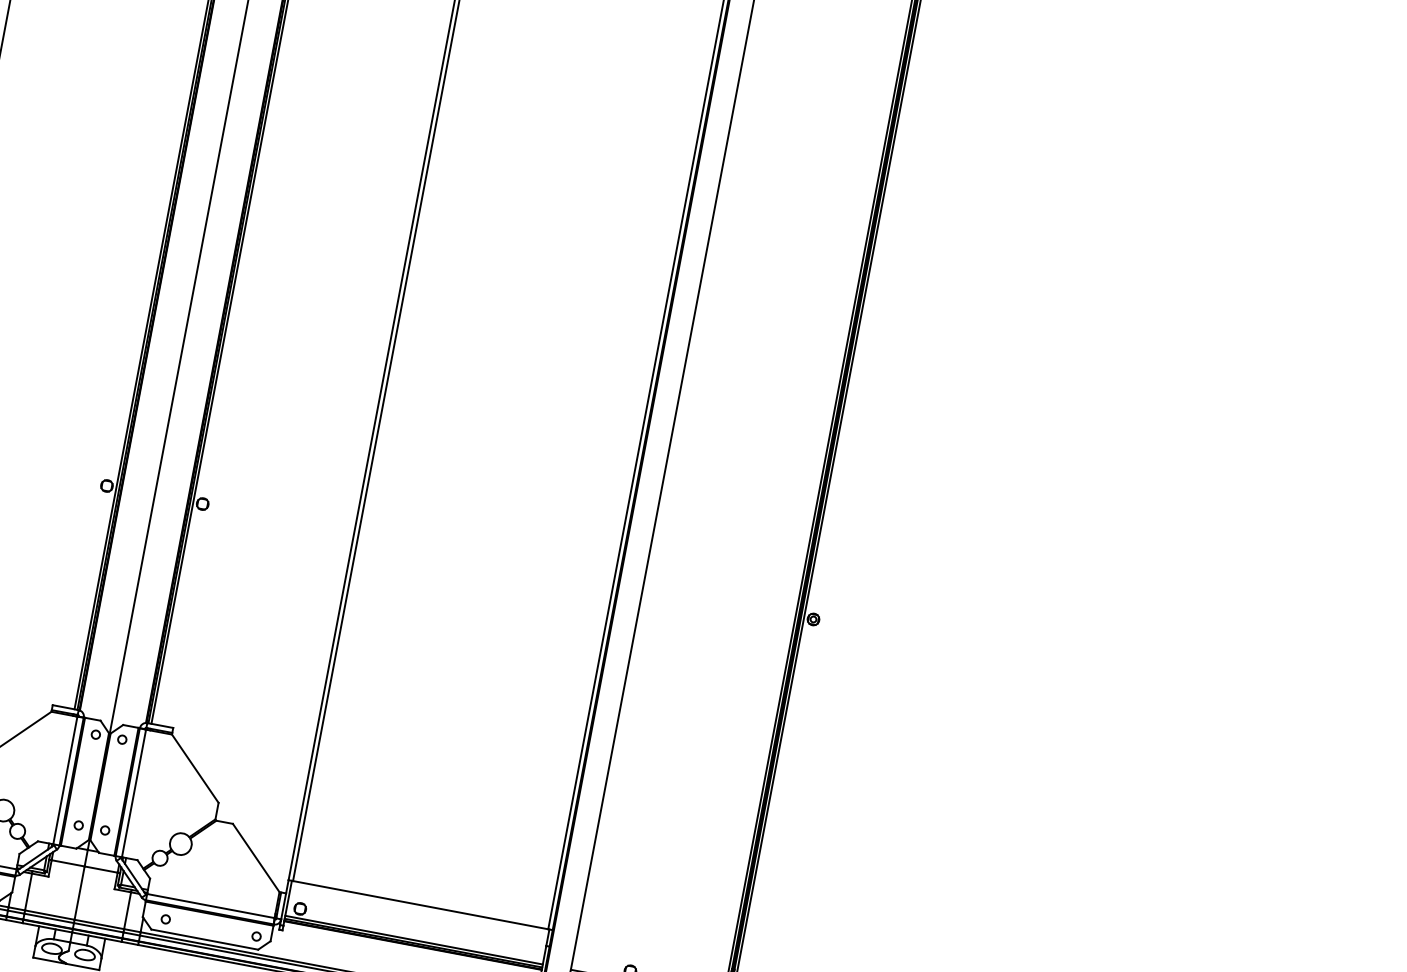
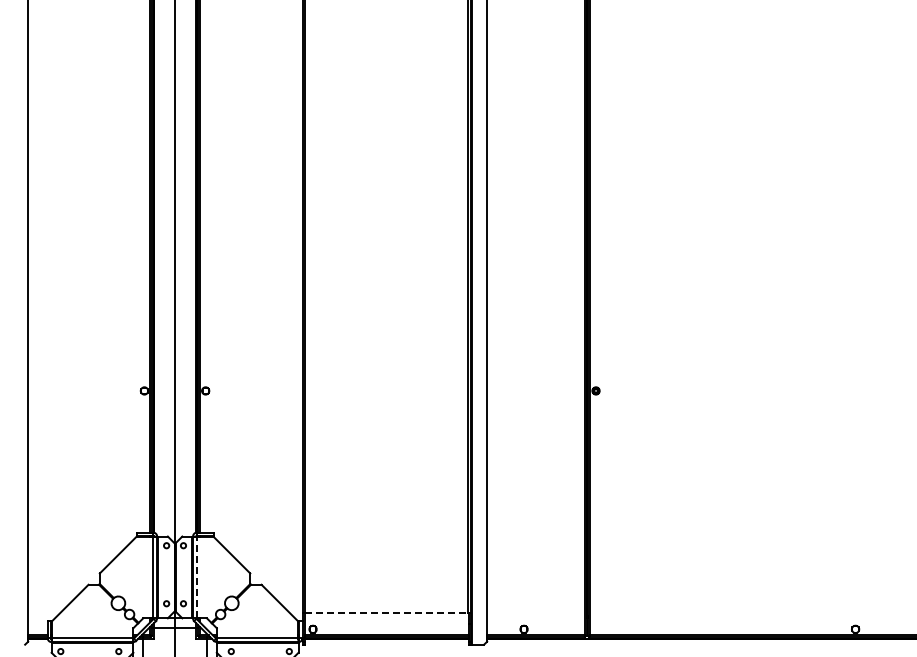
line: (134, 793) -> (197, 577), solid -> dashed
line: (419, 905) -> (386, 613), solid -> dashed

